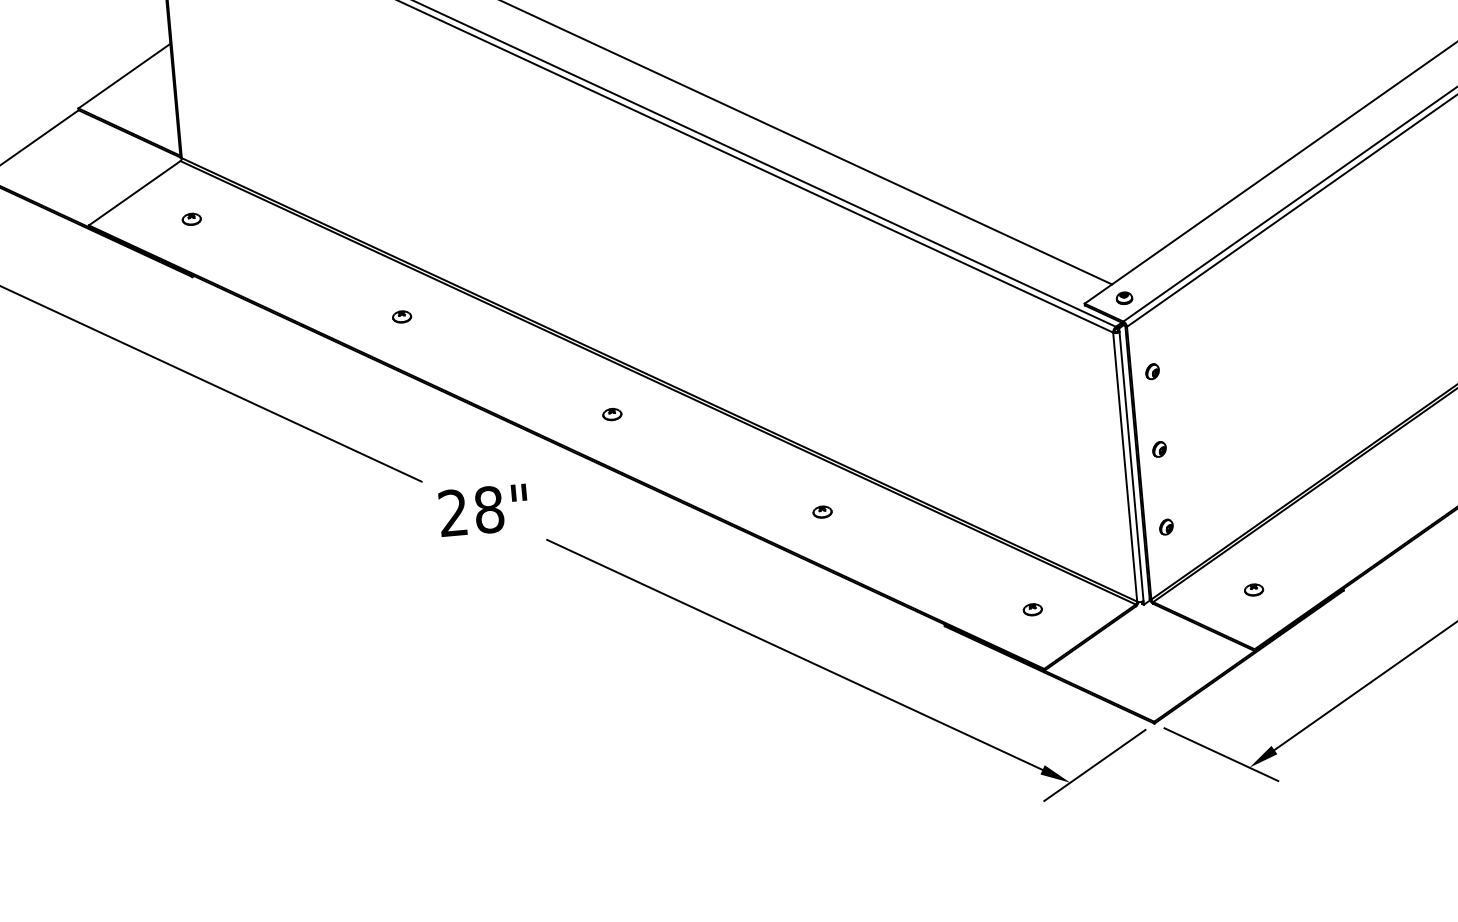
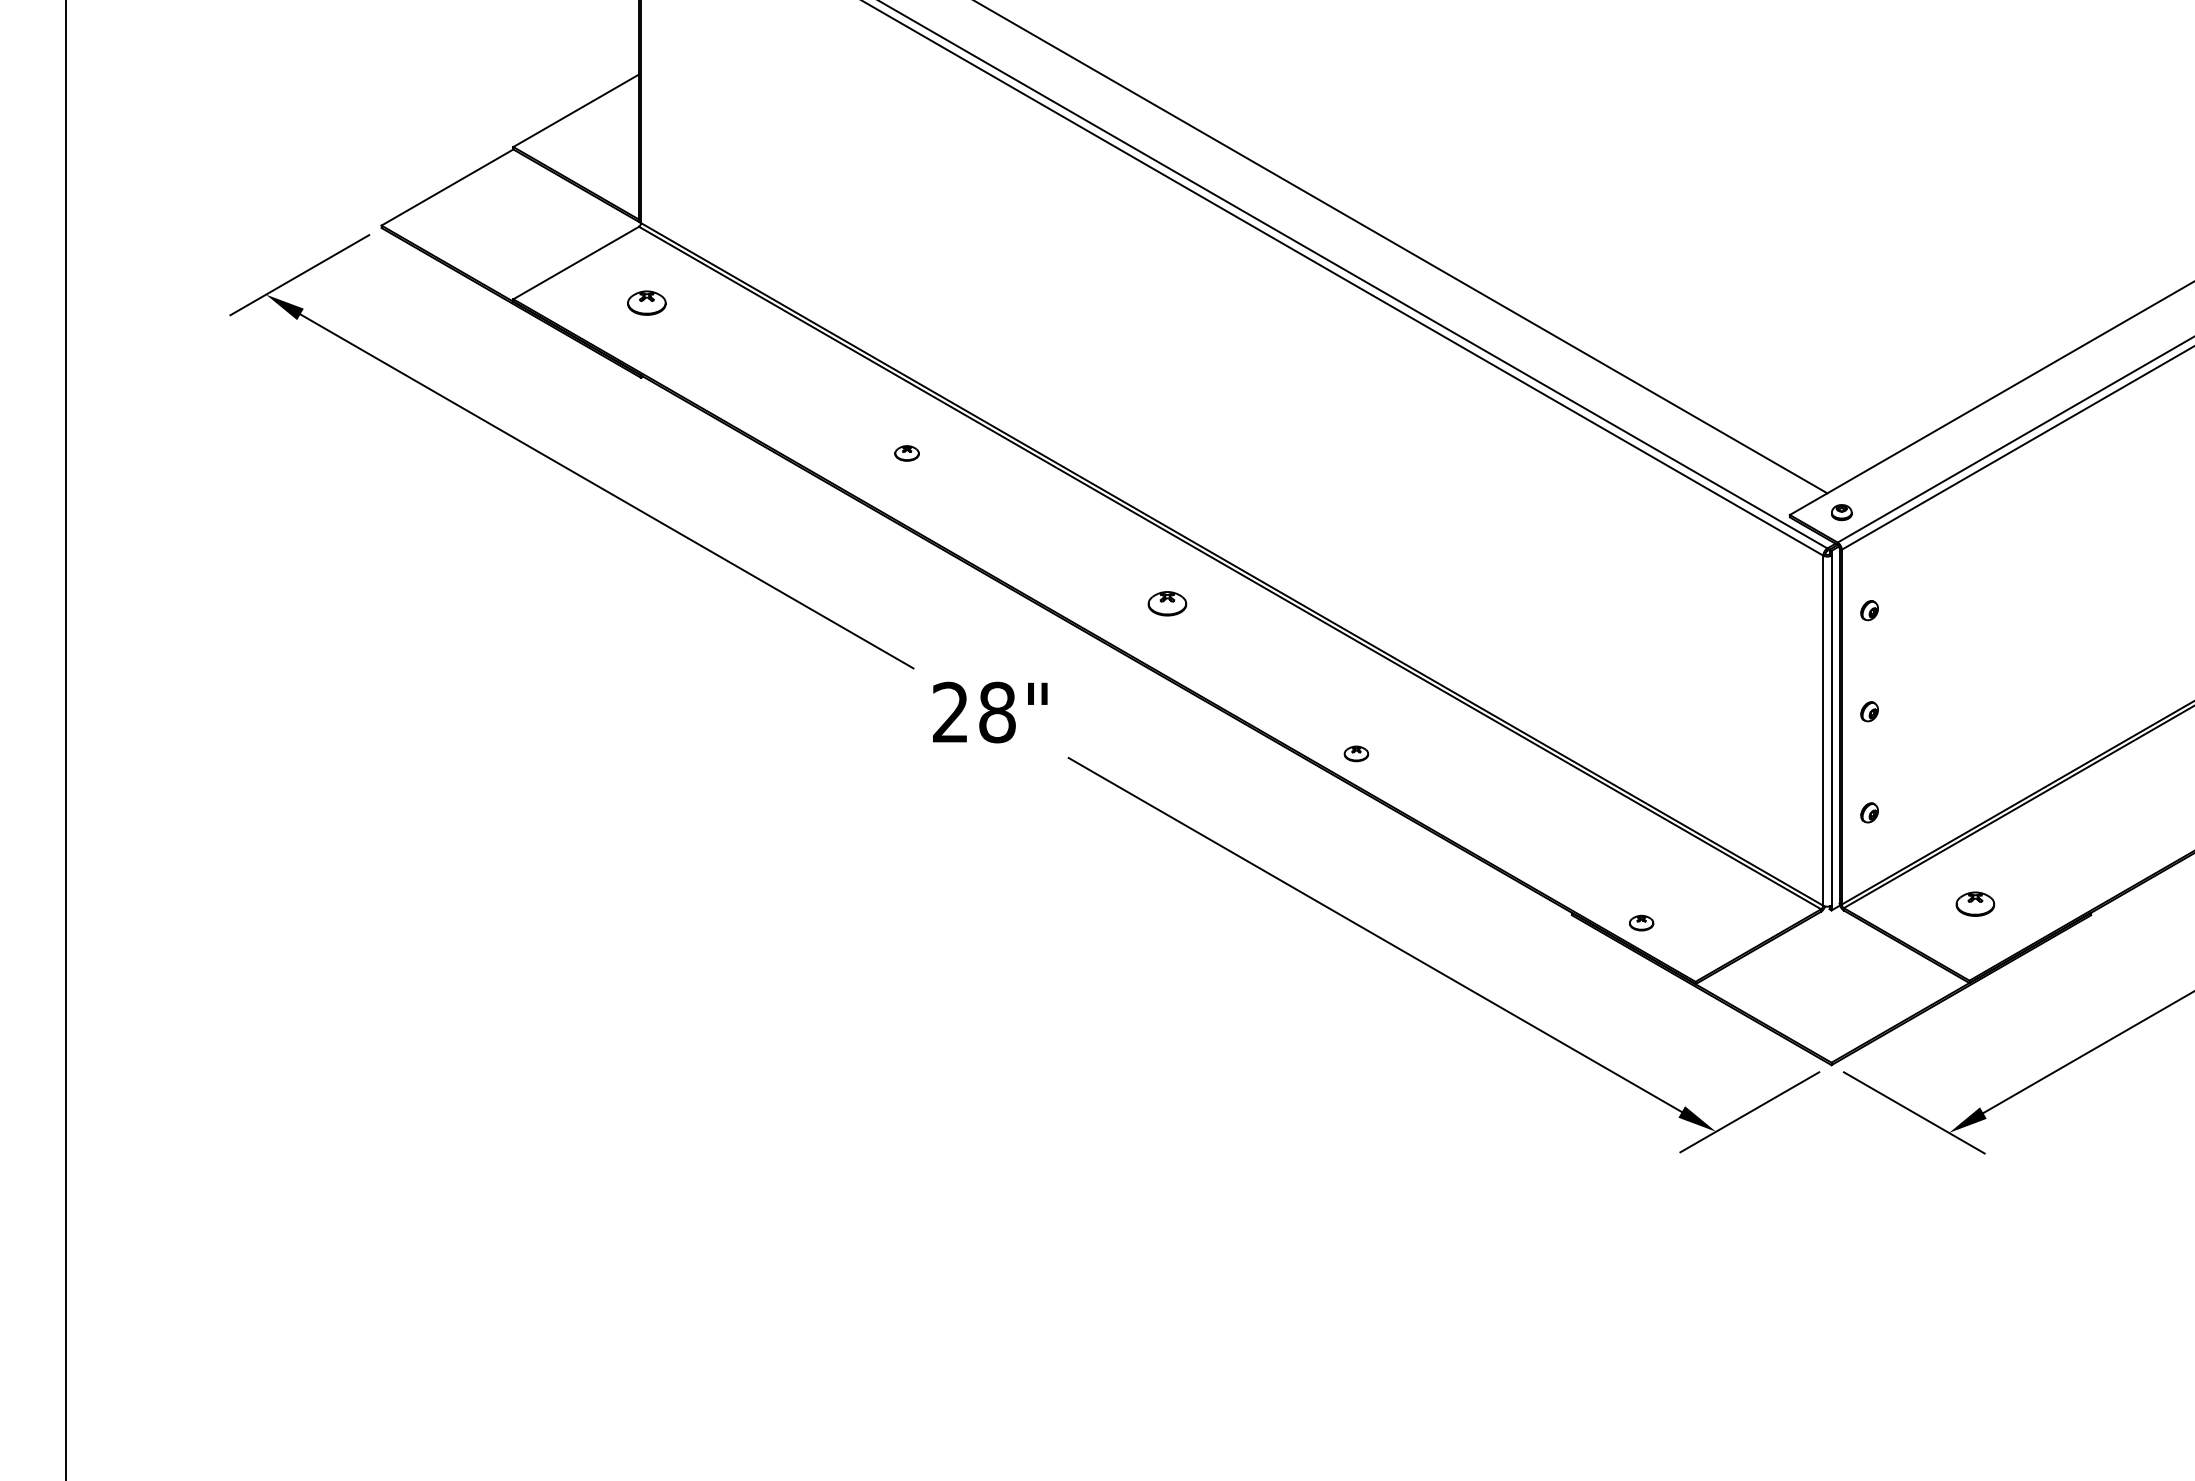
part: (191, 219) -> (646, 303), size x1.6
part: (611, 414) -> (1166, 603), size x1.6
part: (822, 511) -> (1356, 753), moved
part: (1254, 589) -> (1975, 903), size x1.6
part: (1032, 609) -> (1641, 922), moved

